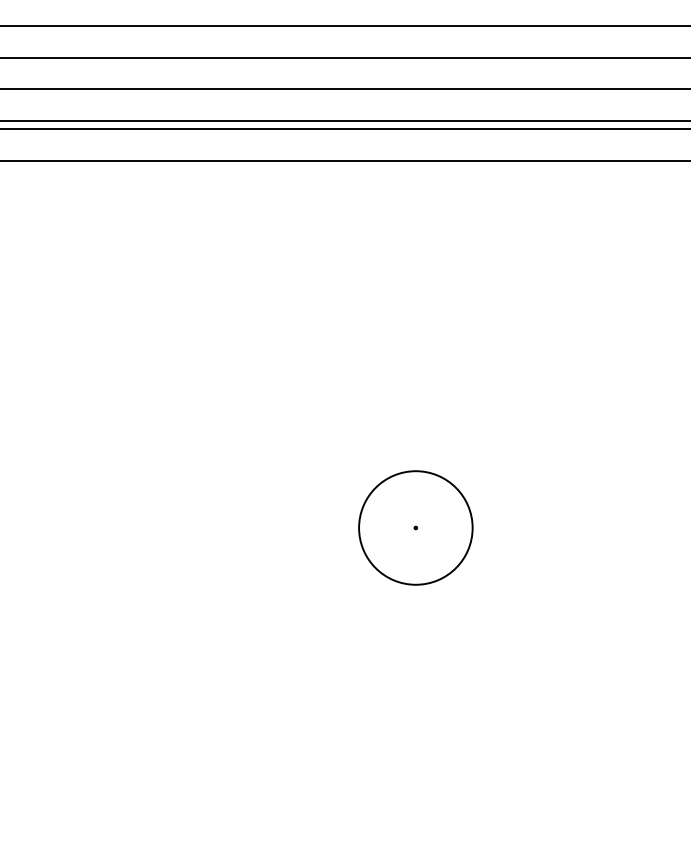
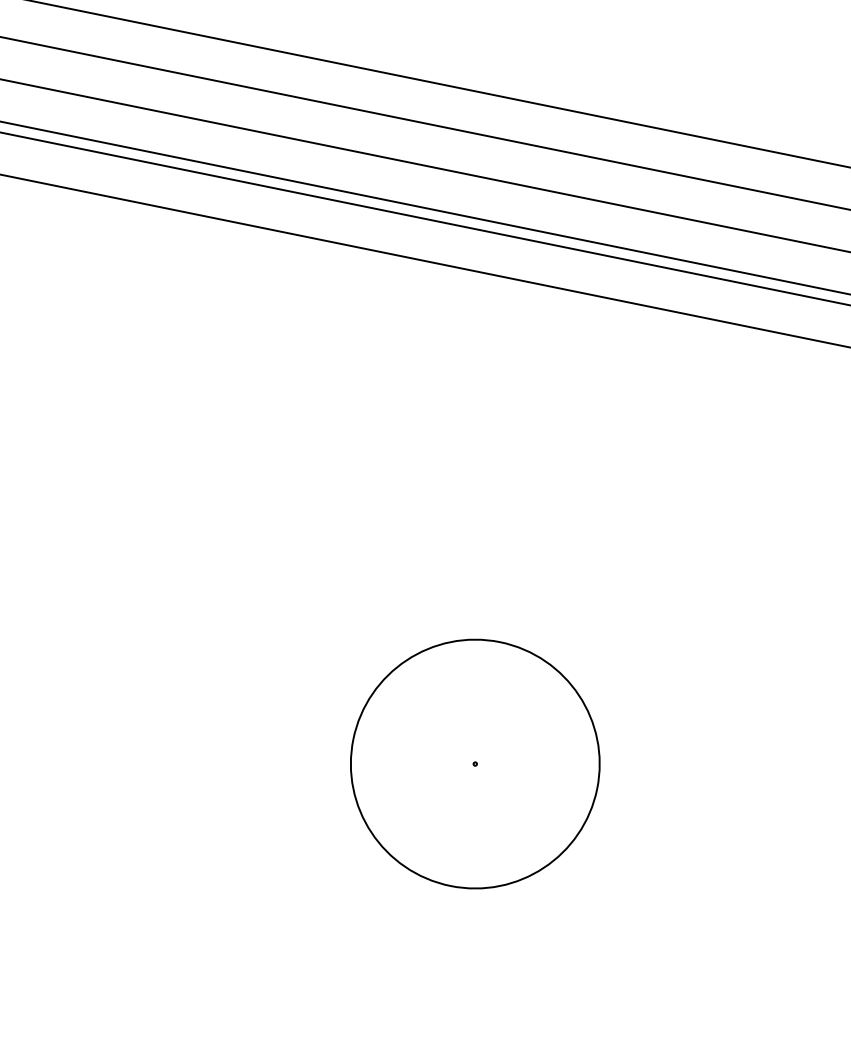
circle: (415, 527) -> (474, 763), size x1.67

